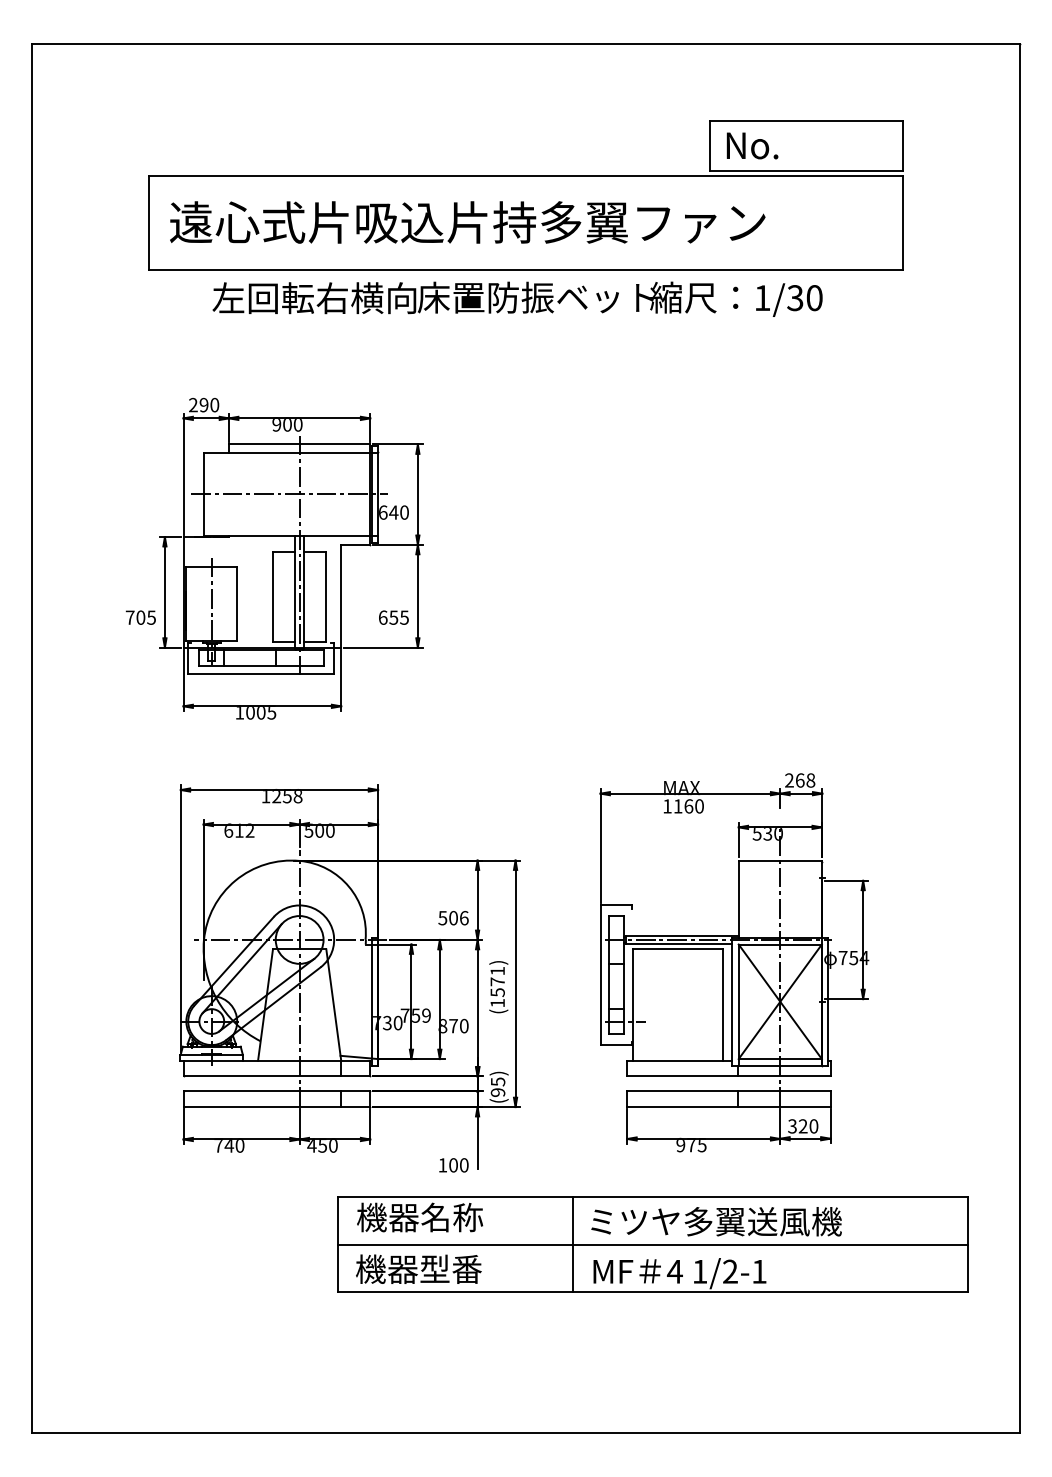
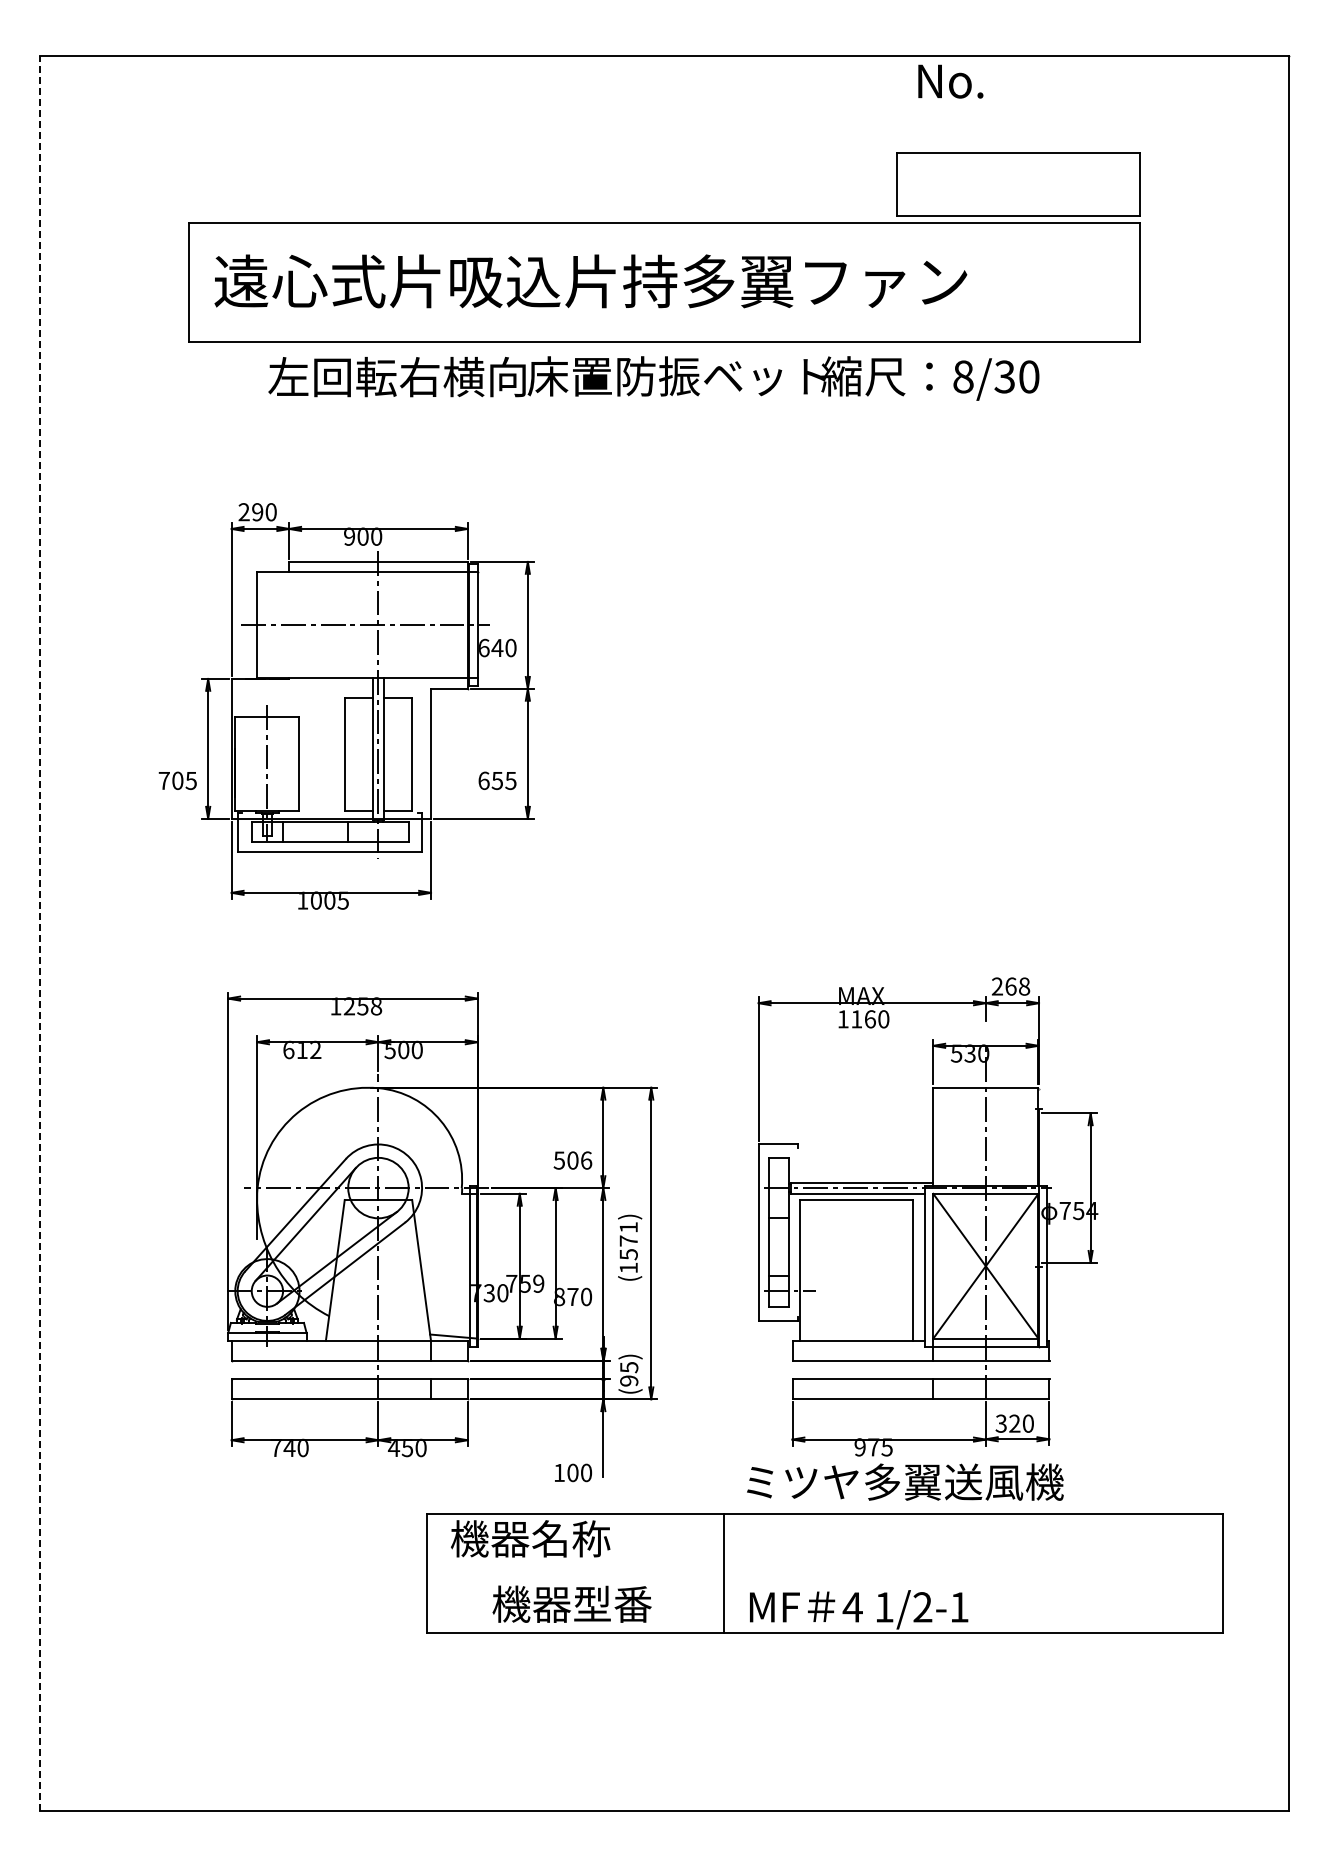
text: (752, 145) -> (950, 81), moved
text: (762, 297) -> (963, 376), 1/30 -> 8/30
line: (31, 738) -> (39, 933), solid -> dashed
text: (716, 1221) -> (905, 1481), moved
line: (652, 1244) -> (824, 1573), removed
text: (418, 1268) -> (571, 1603), moved

